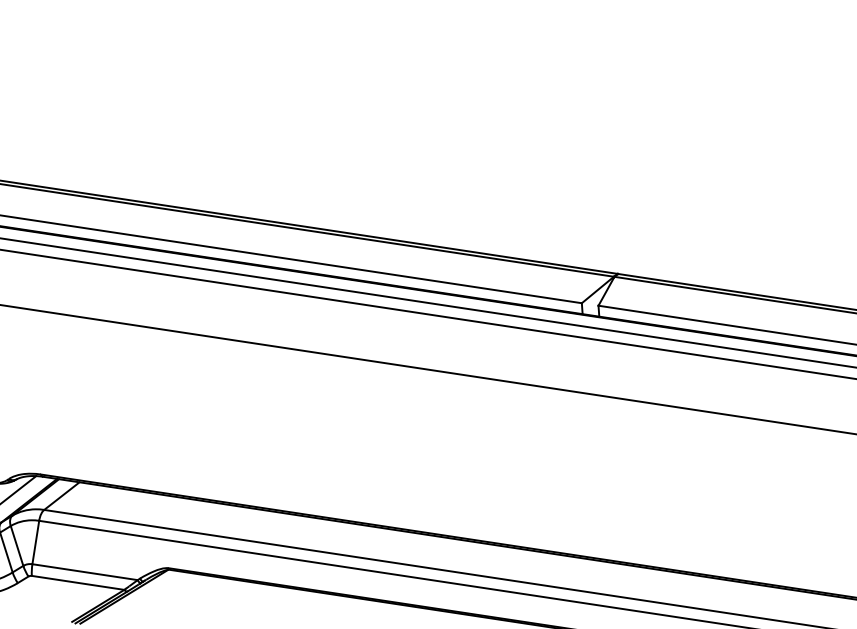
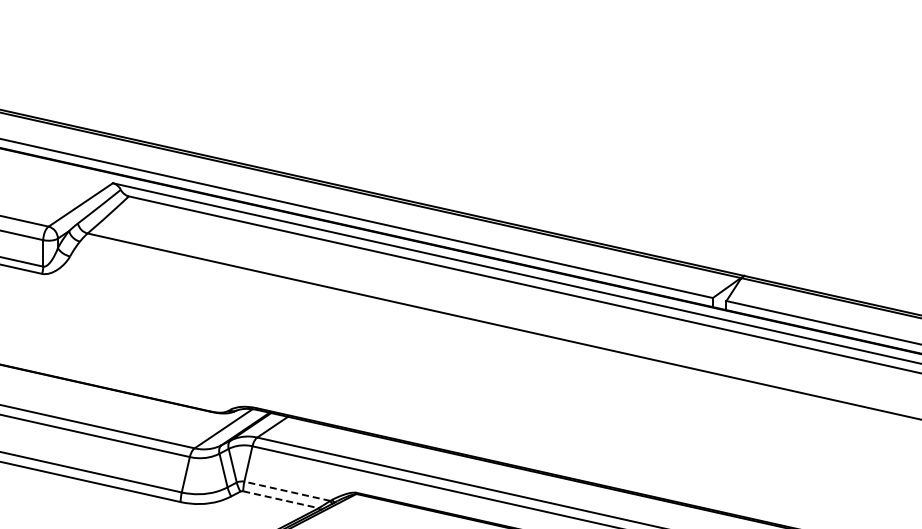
line: (84, 572) -> (286, 491), solid -> dashed
line: (78, 582) -> (281, 499), solid -> dashed

